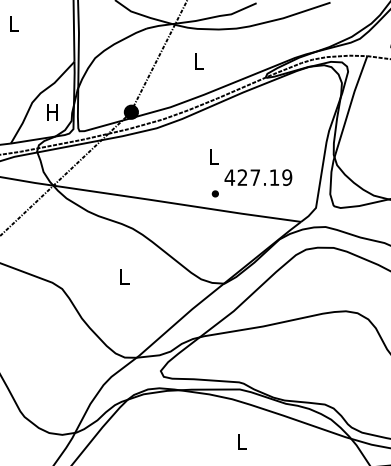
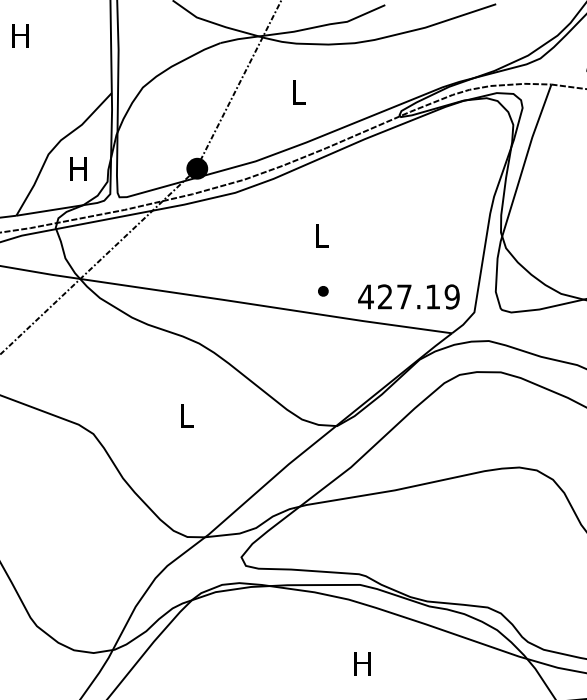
text: (13, 23) -> (20, 35), L -> H
text: (258, 177) -> (409, 296), moved
text: (241, 441) -> (362, 662), L -> H

